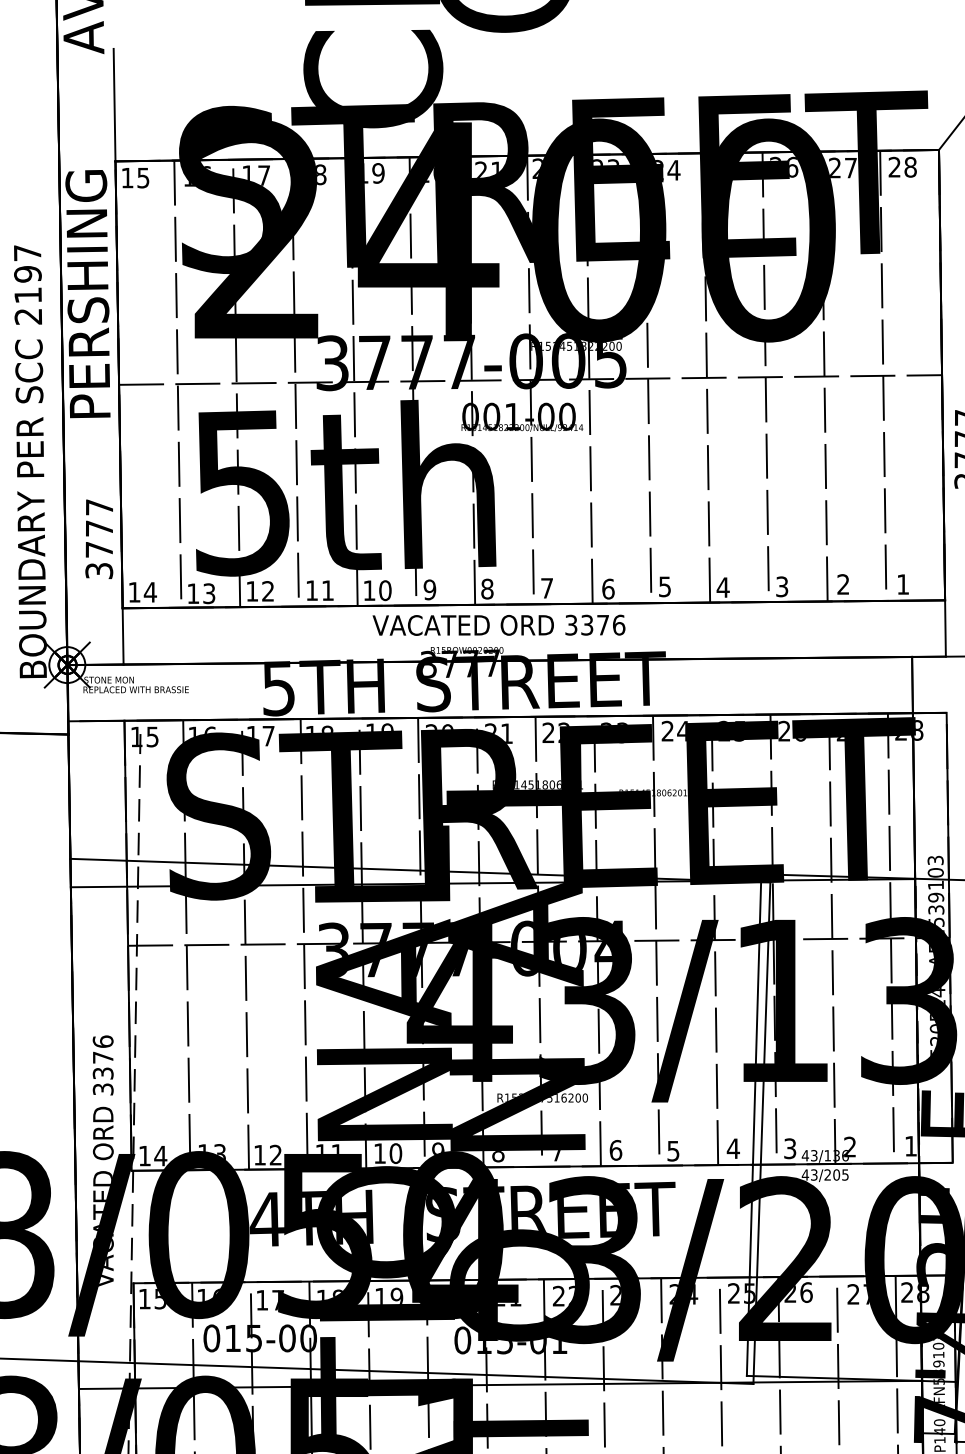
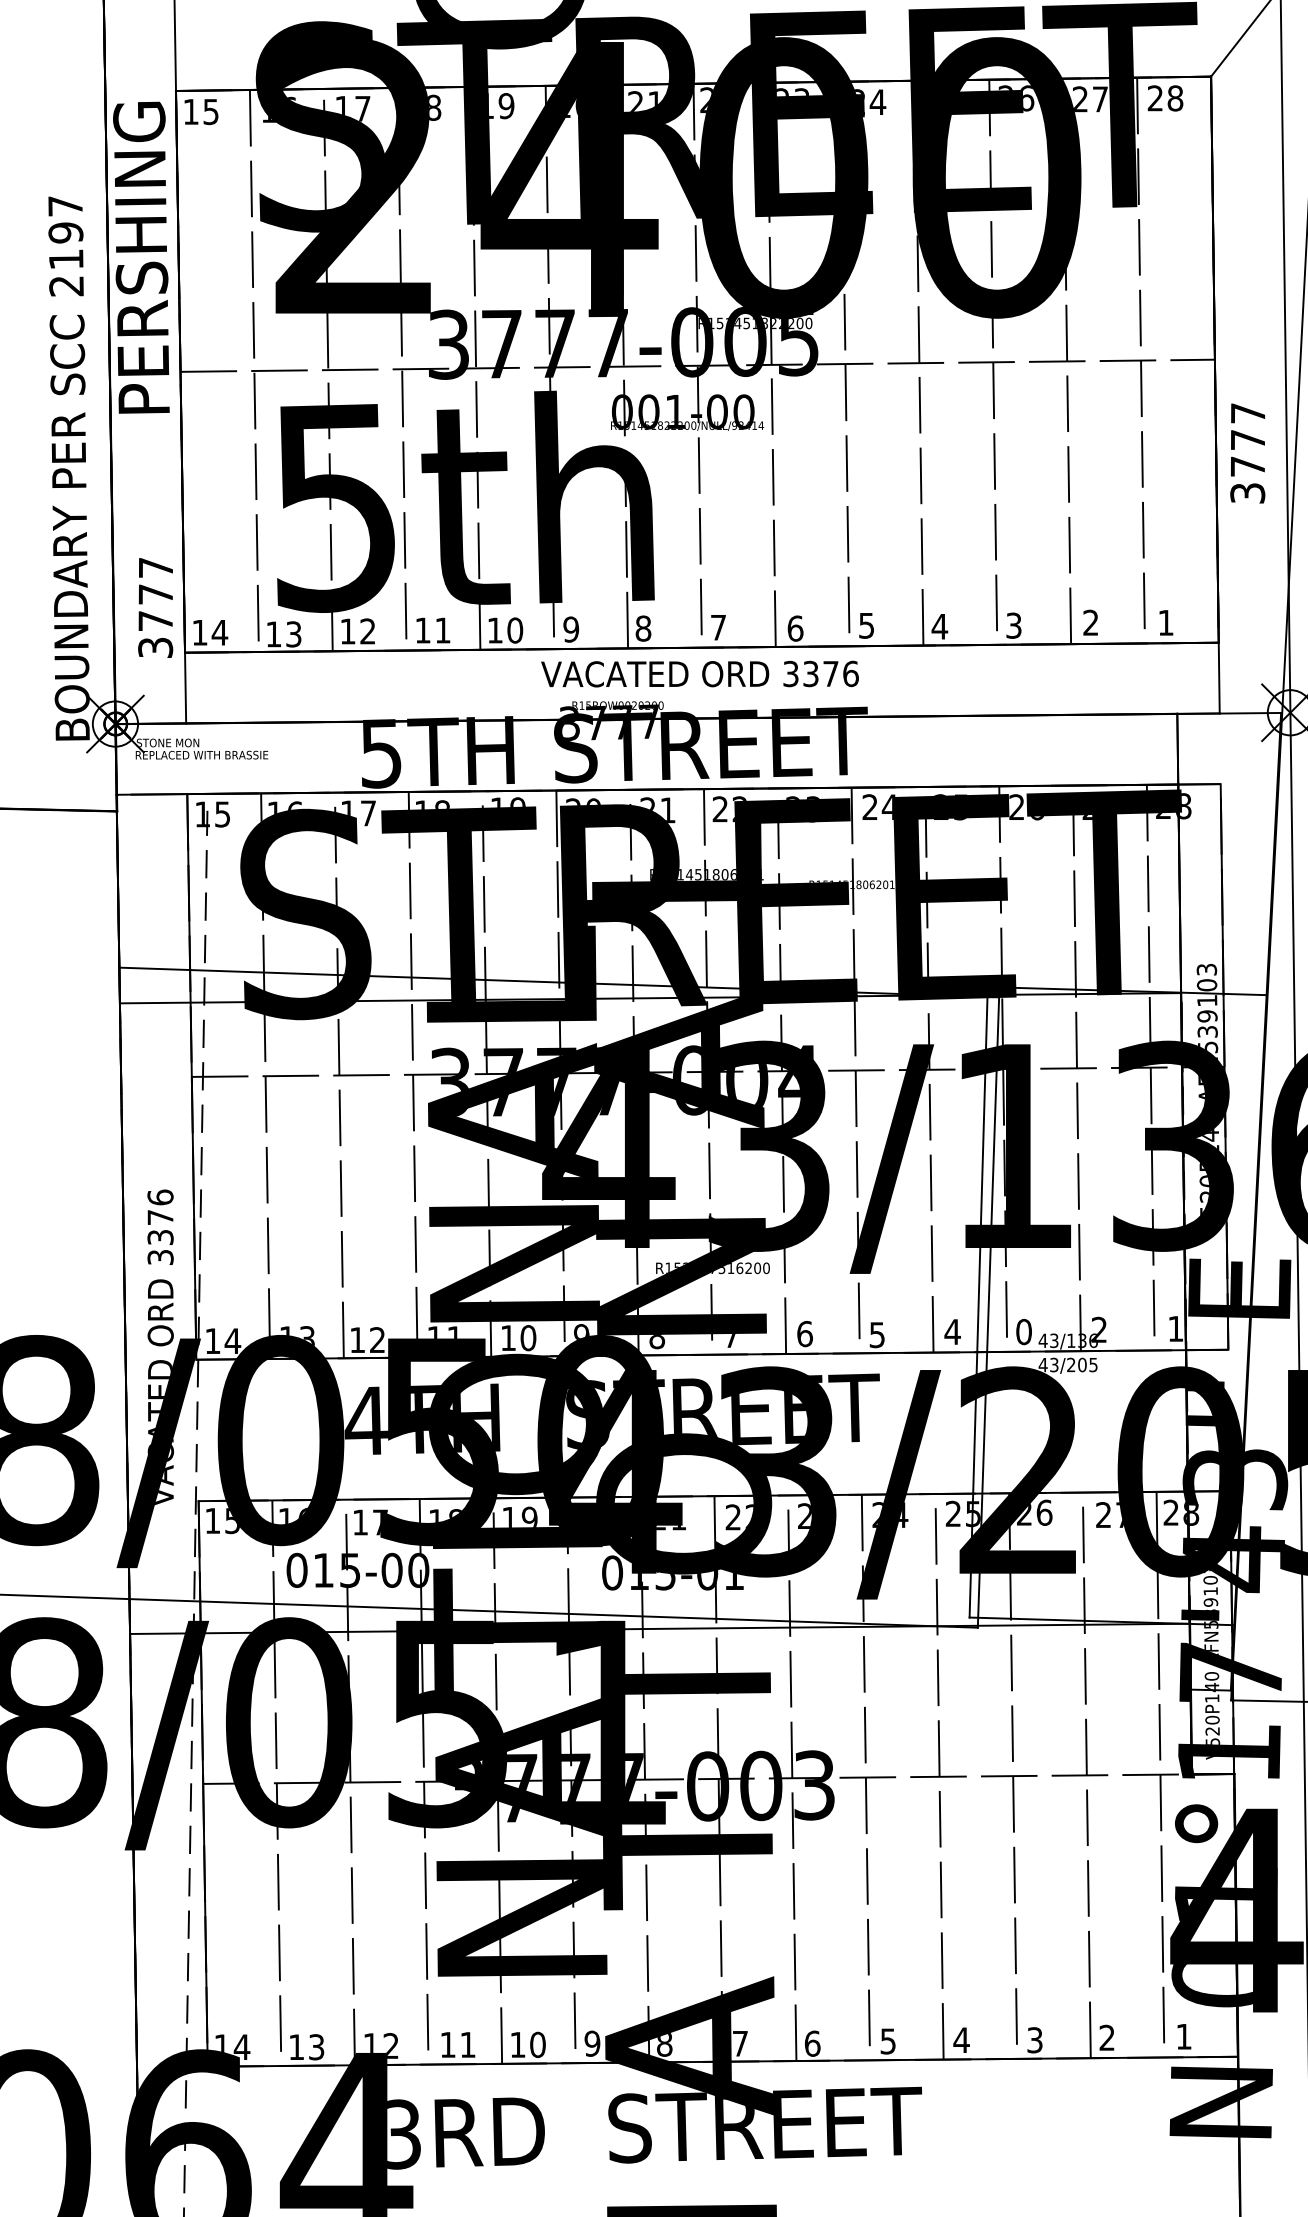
text: (99, 538) -> (155, 607), moved
text: (498, 624) -> (699, 673), moved
text: (789, 1148) -> (1023, 1331), 3 -> 0

